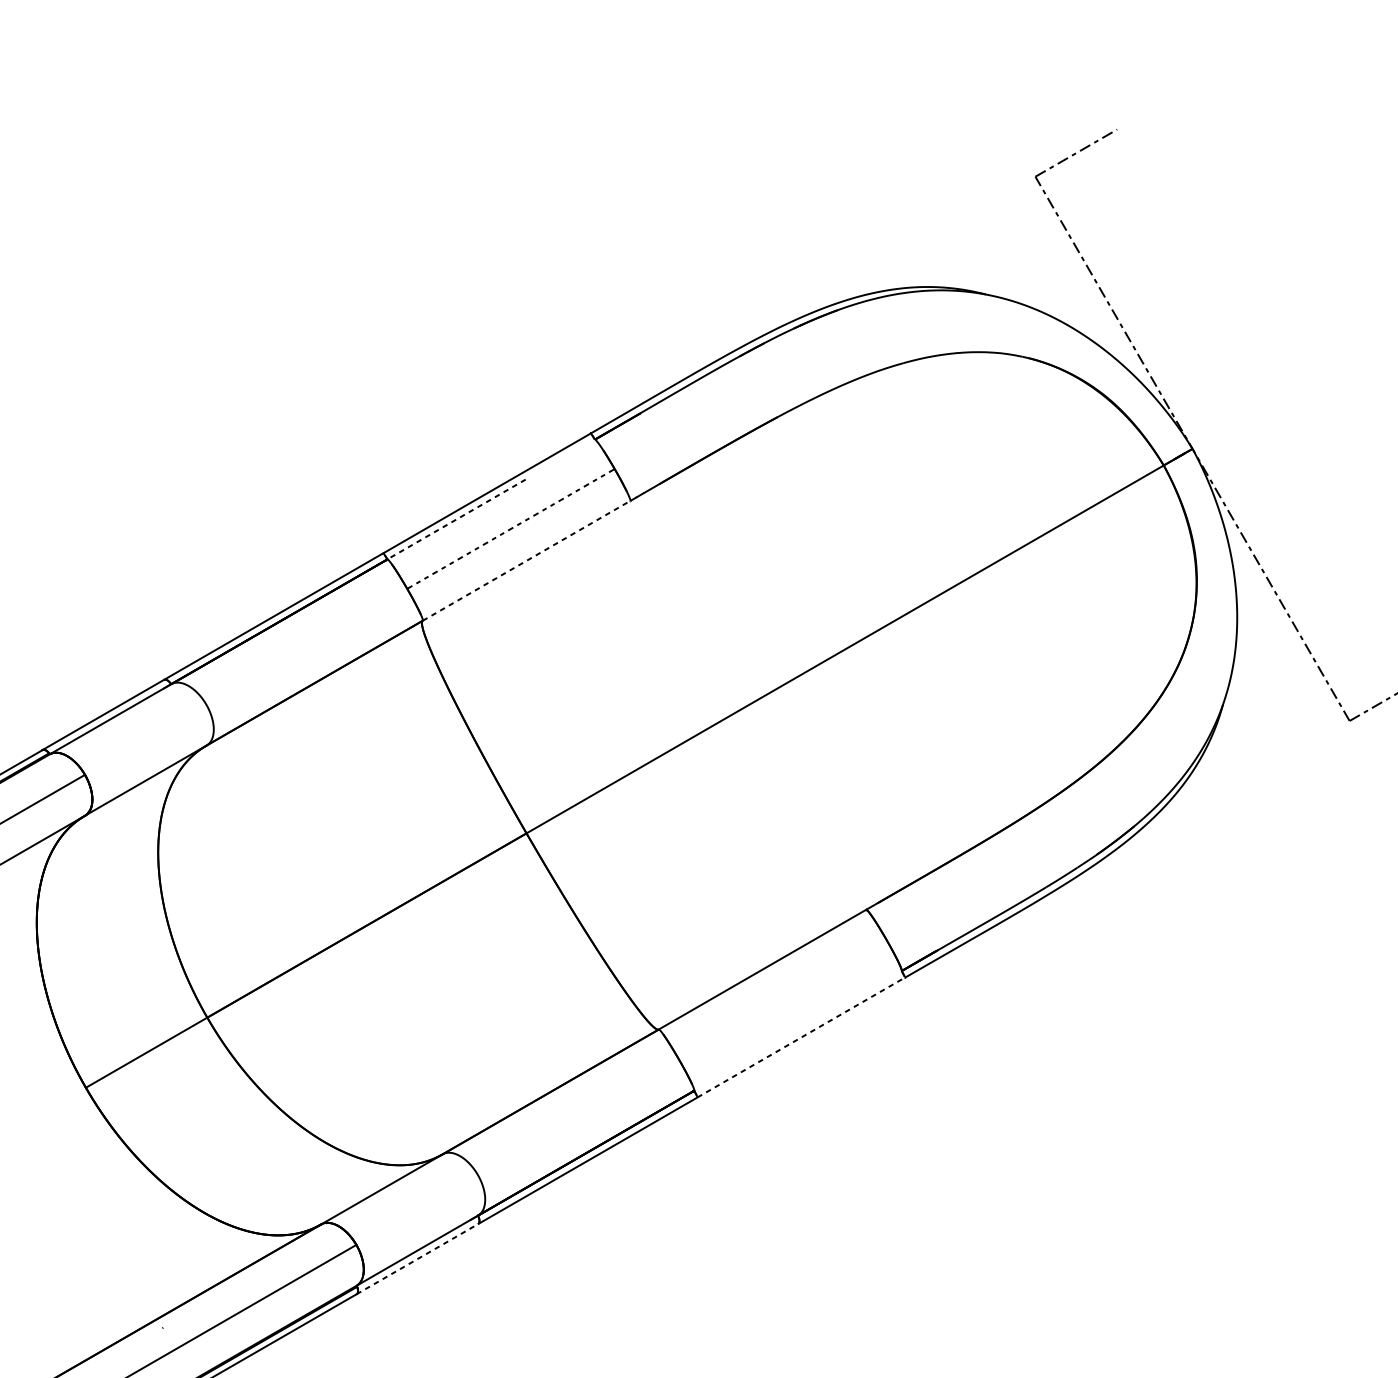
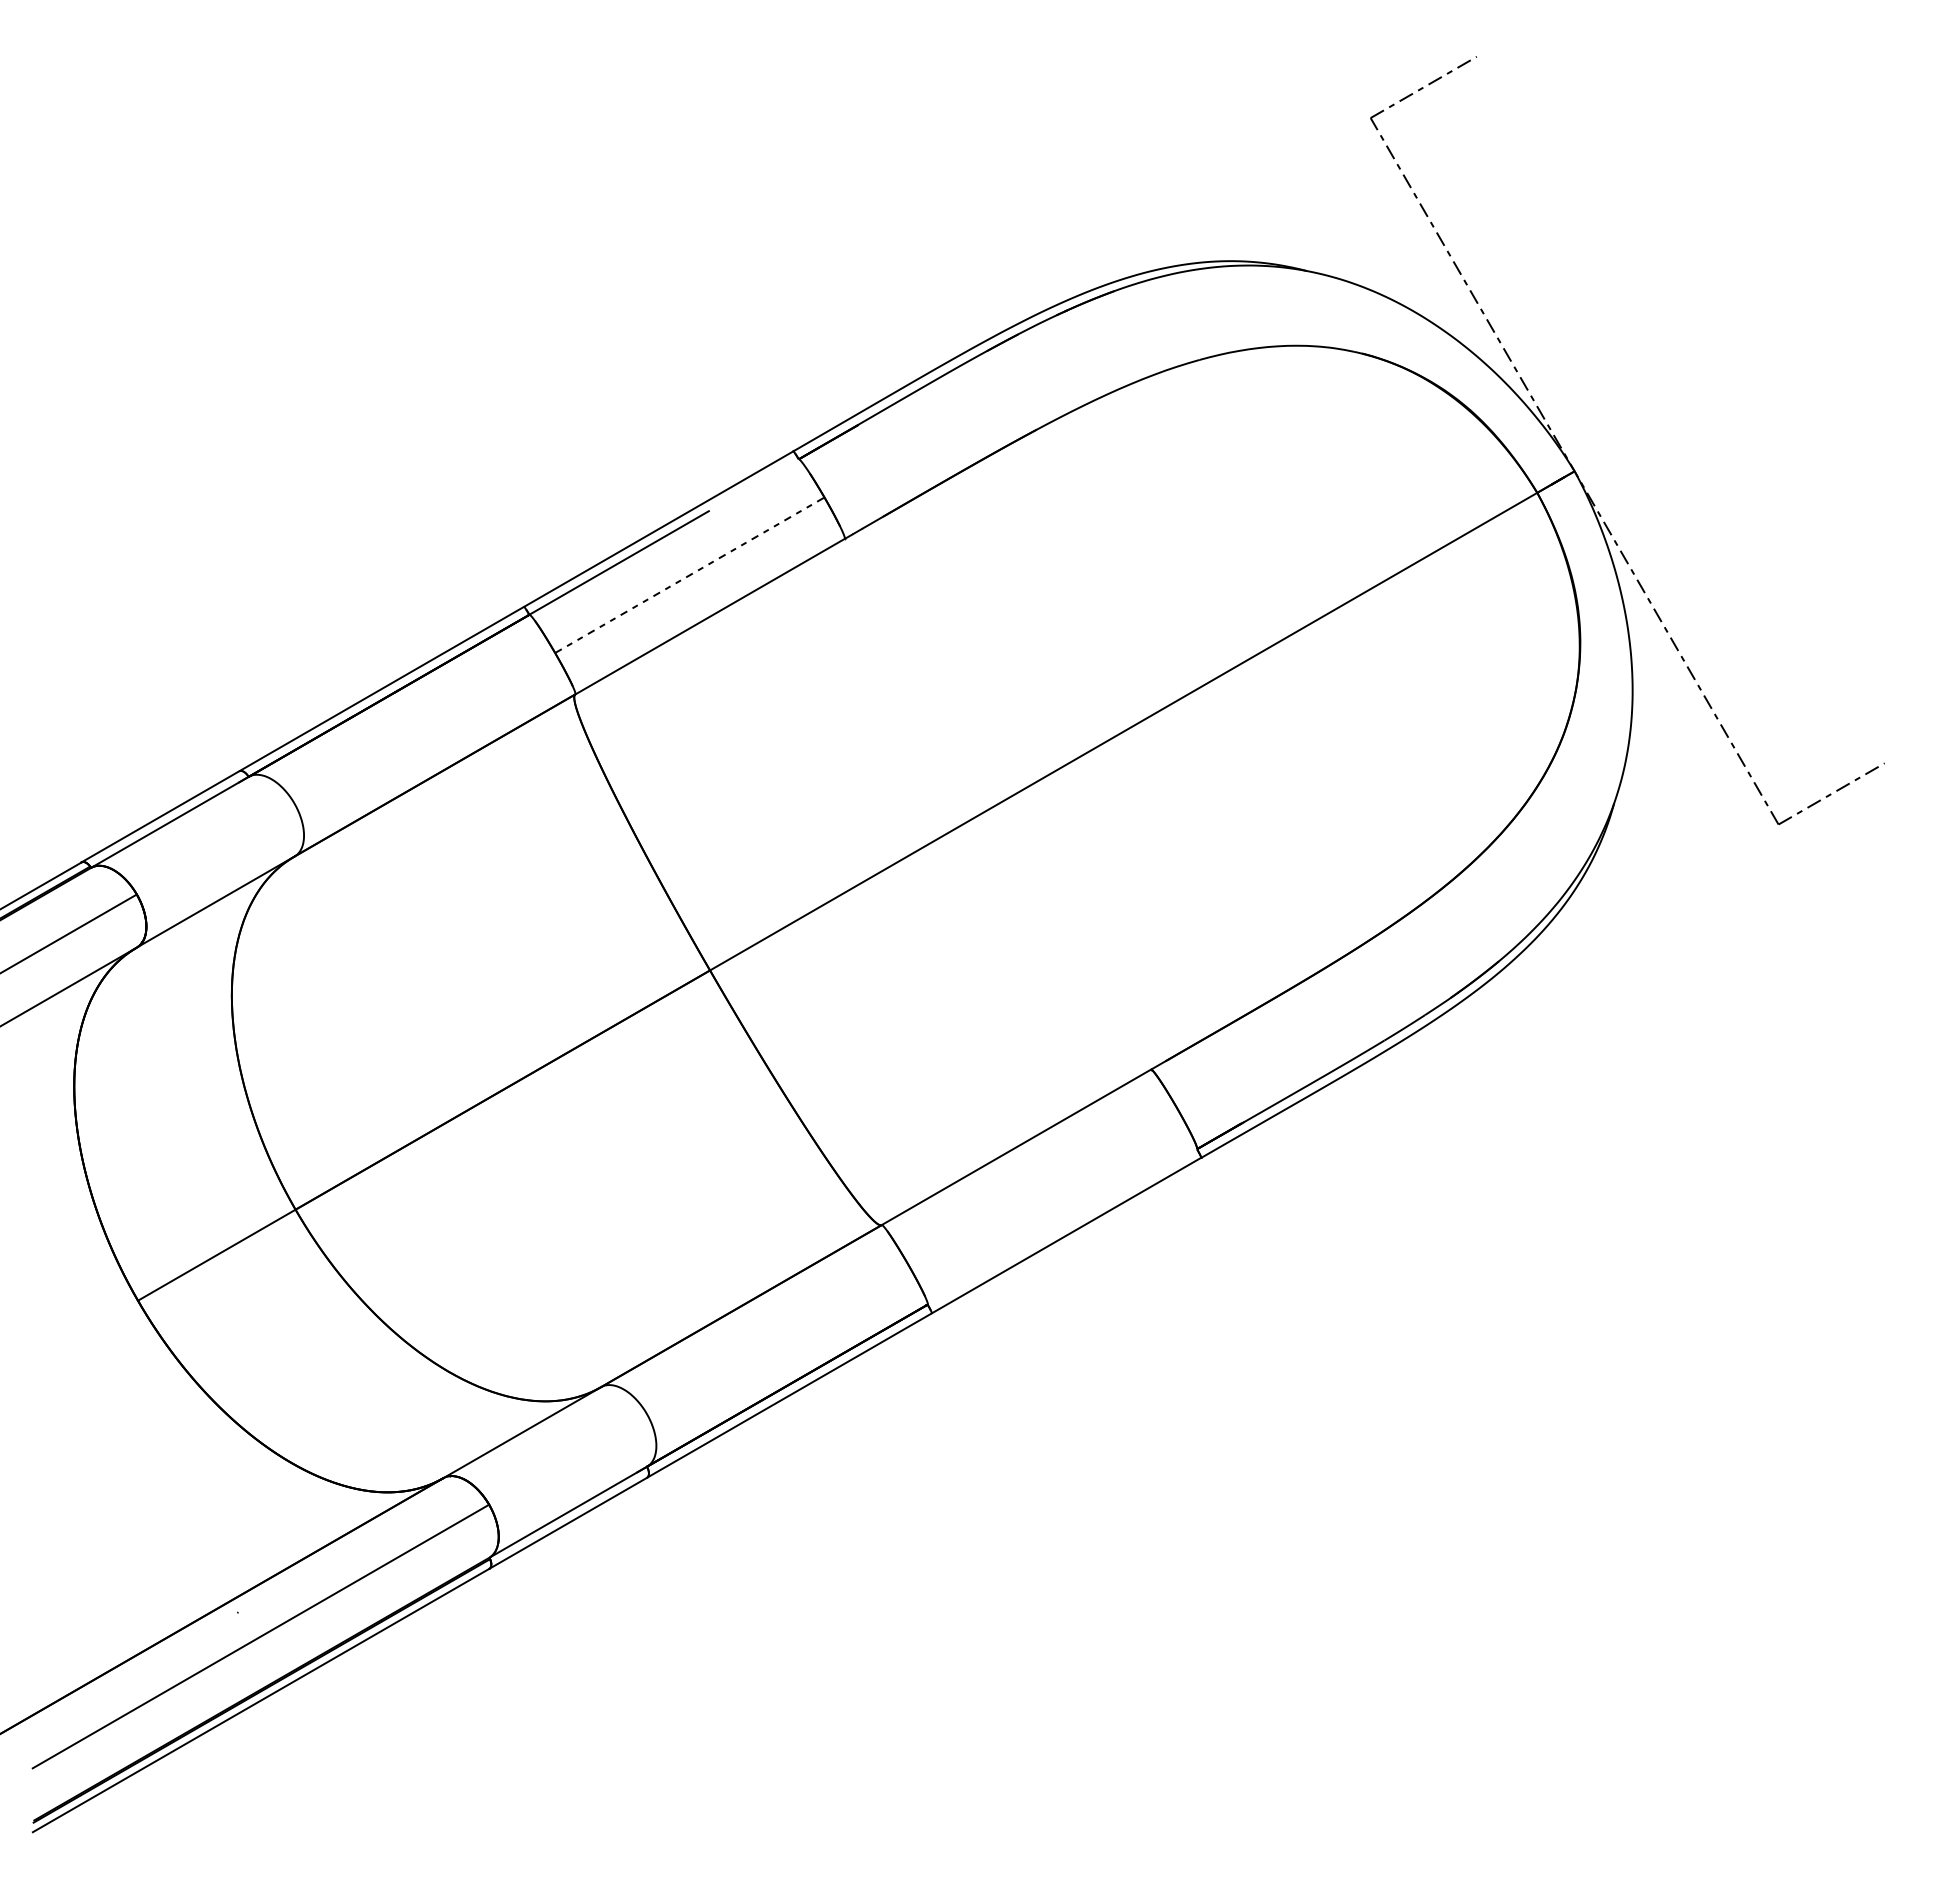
line: (456, 519) -> (619, 562), dashed -> solid
line: (526, 560) -> (710, 616), dashed -> solid
line: (801, 1037) -> (1066, 1235), dashed -> solid
line: (417, 1259) -> (568, 1523), dashed -> solid

